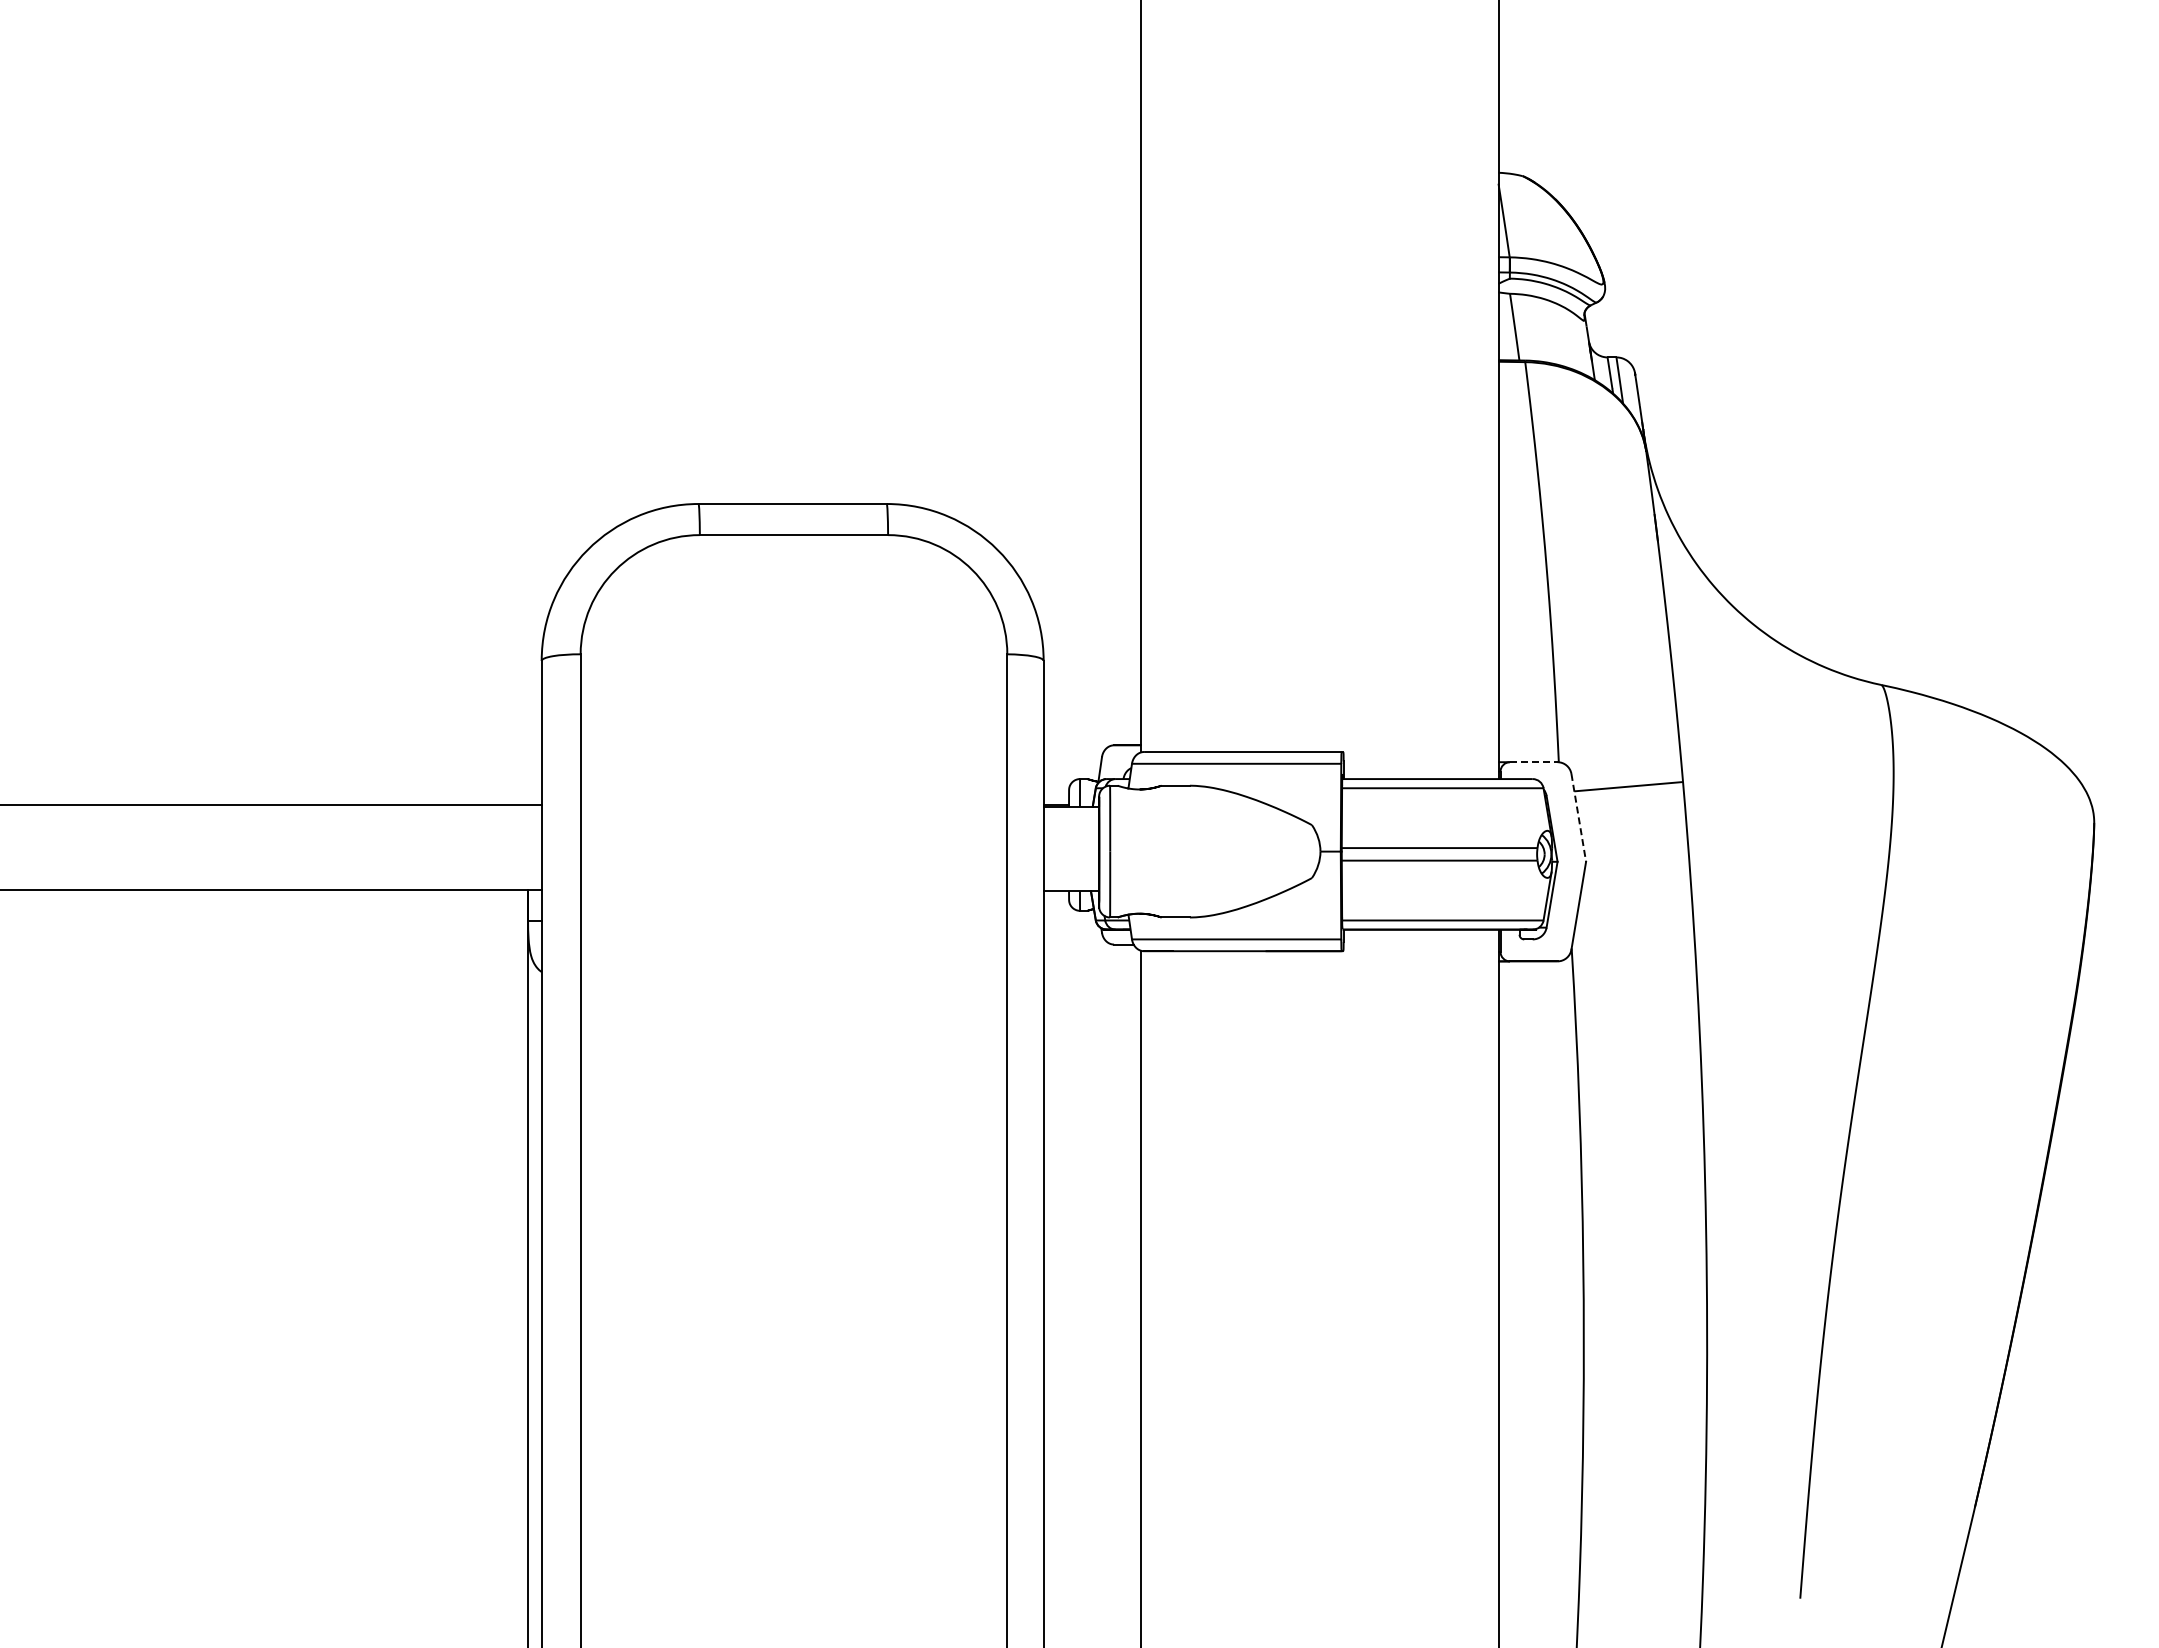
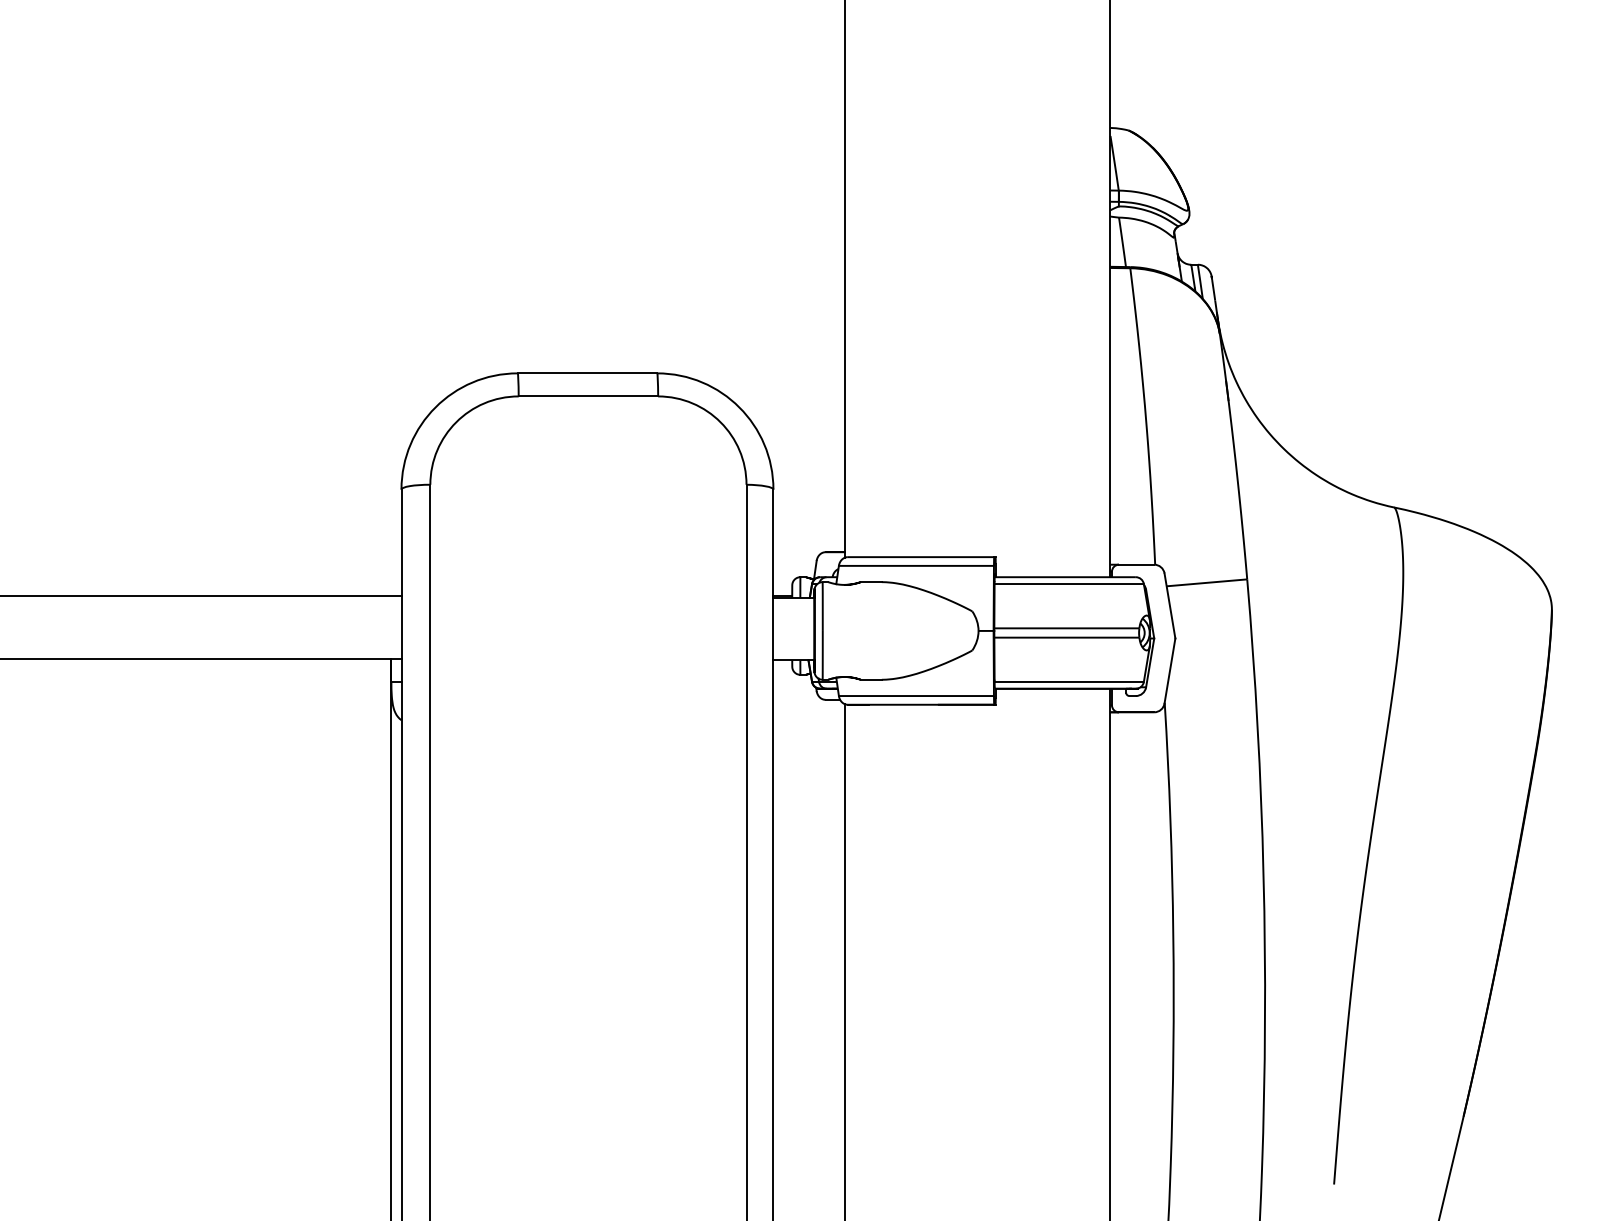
line: (1533, 762) -> (1136, 564), dashed -> solid
line: (1578, 817) -> (1169, 605), dashed -> solid

